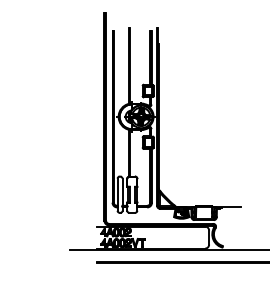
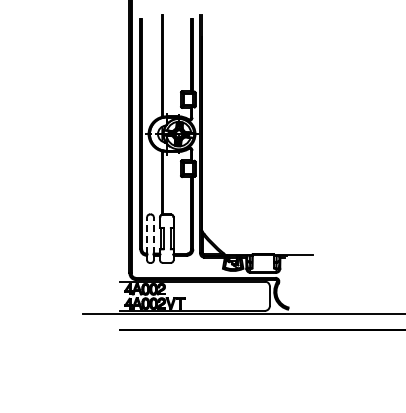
line: (117, 191) -> (147, 234), solid -> dashed
line: (122, 191) -> (153, 234), solid -> dashed

